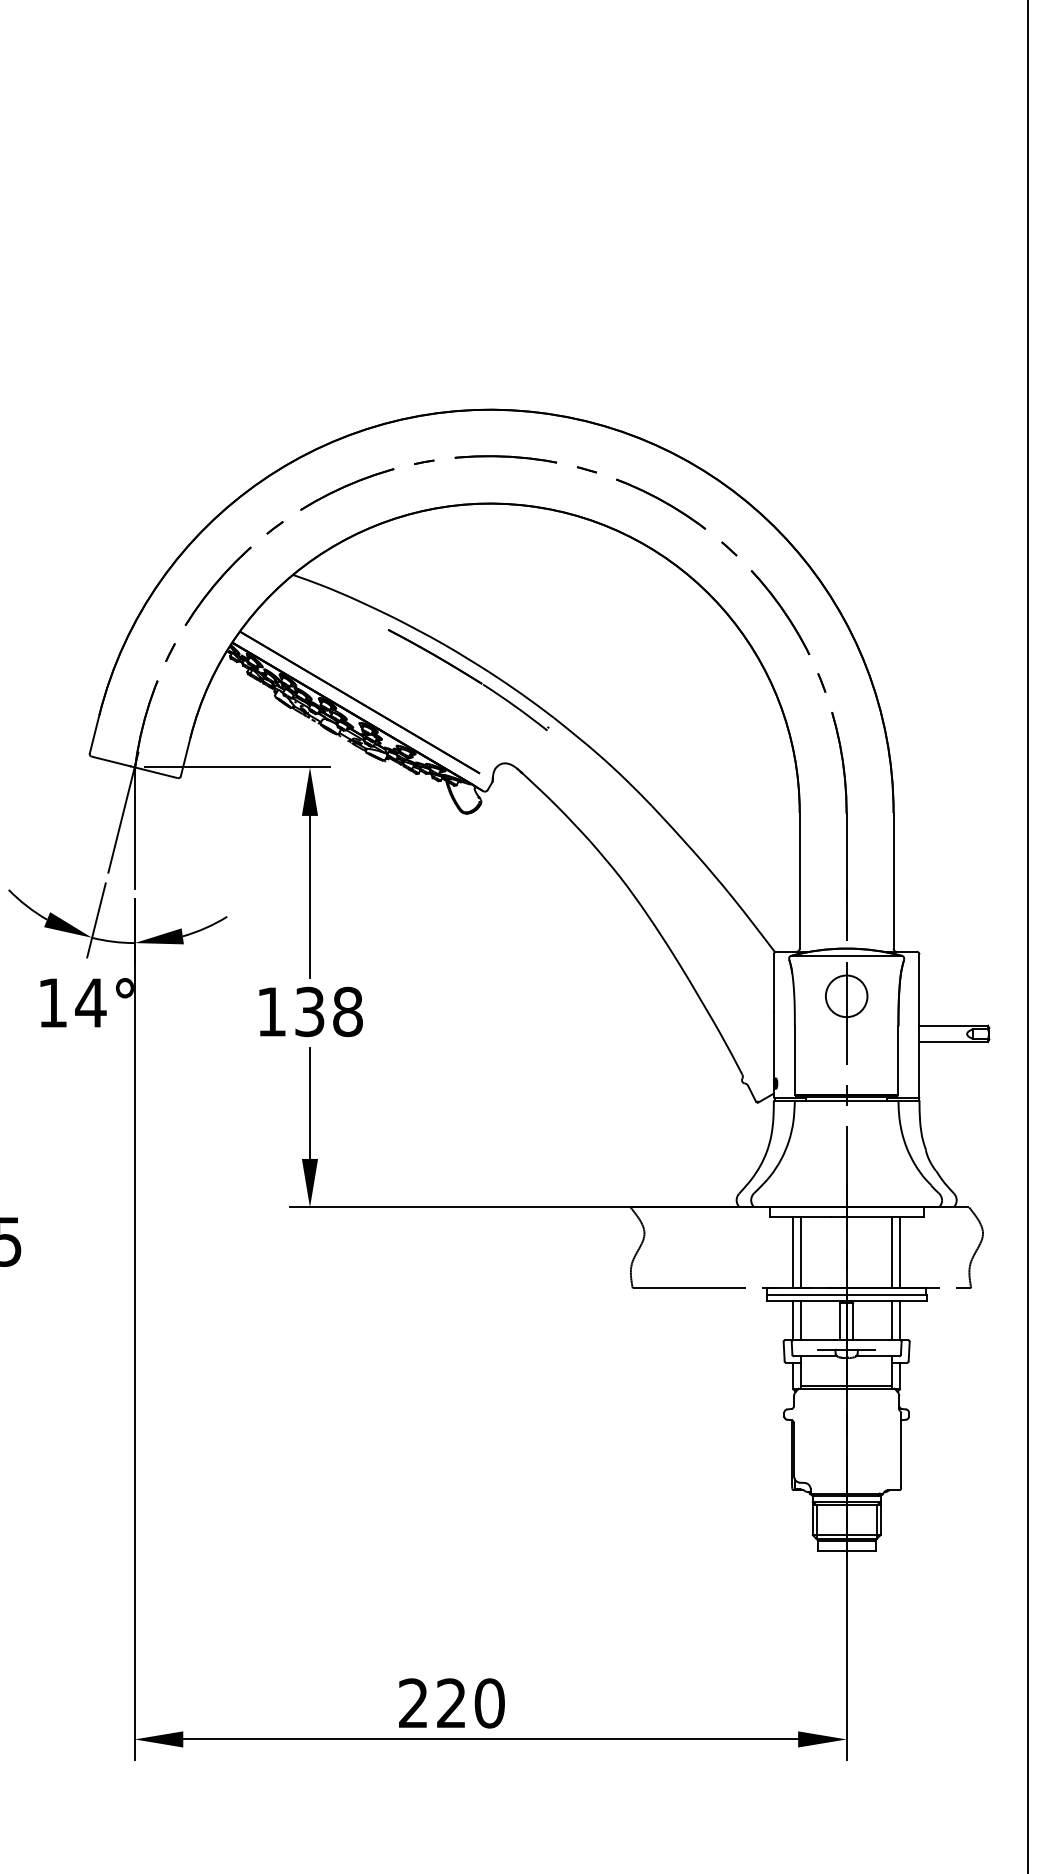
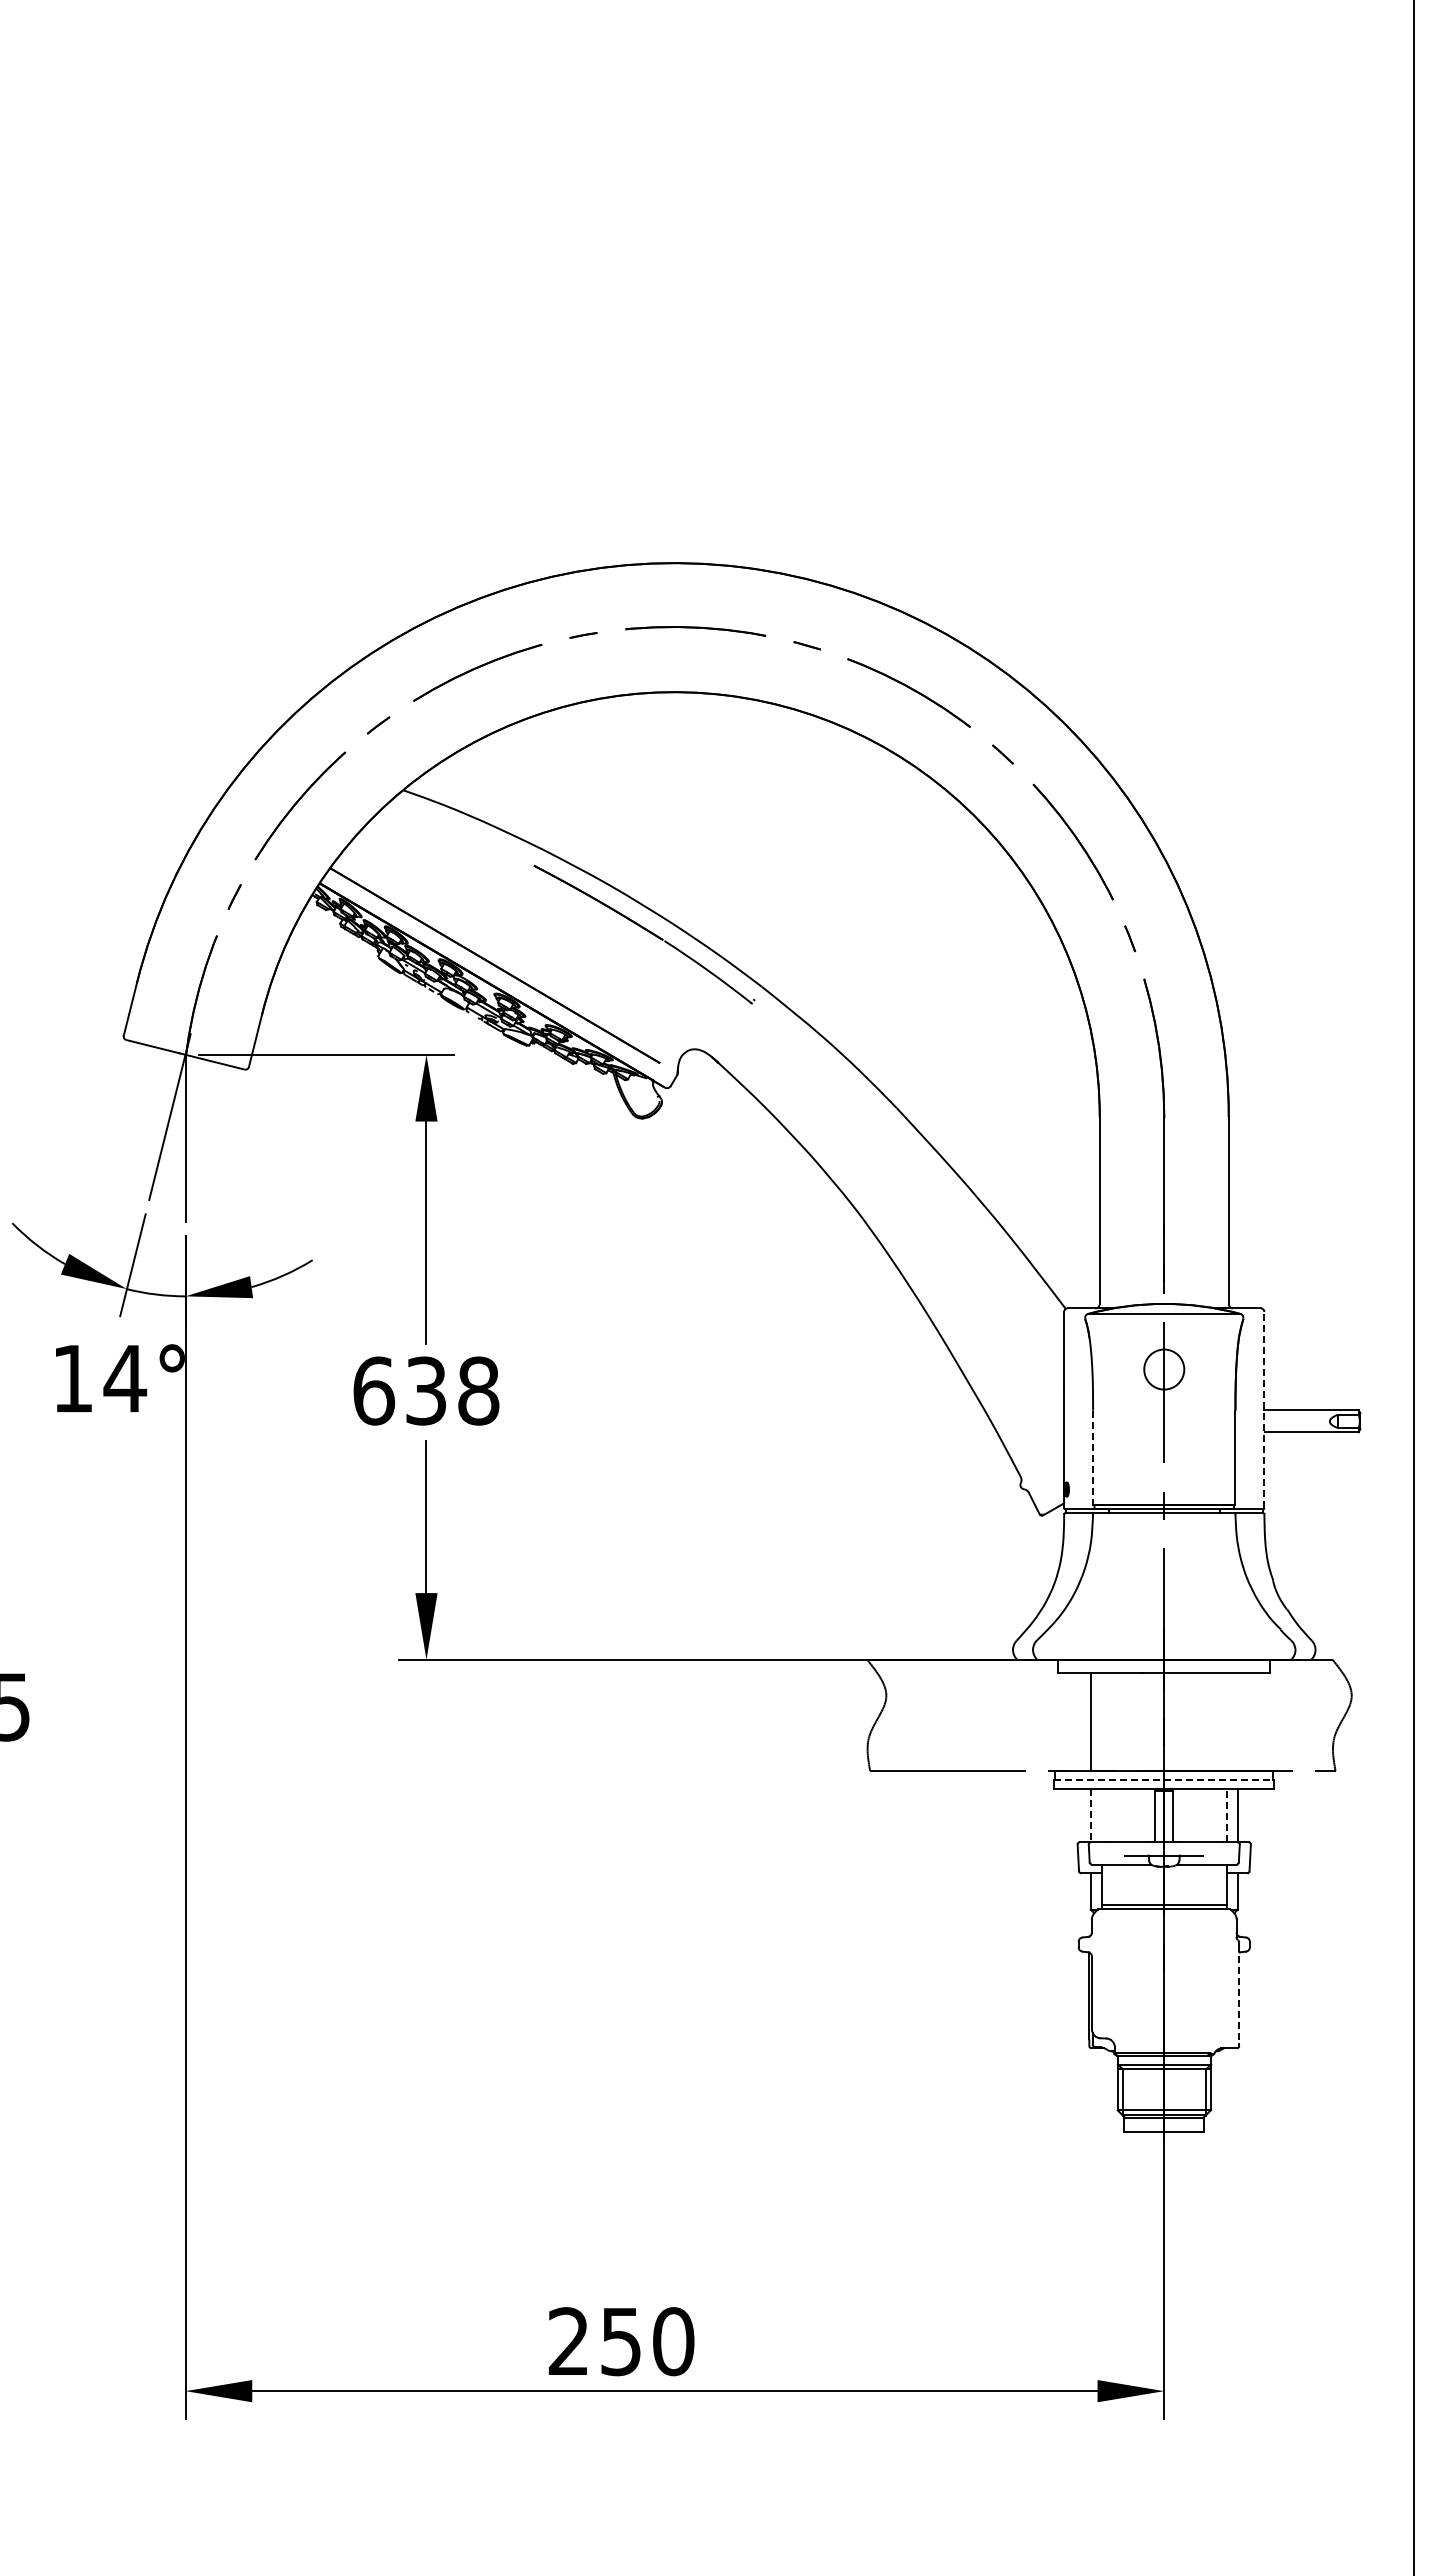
circle: (846, 996) -> (1163, 1369), size x0.7
text: (272, 1011) -> (374, 1390), 138 -> 638
line: (919, 1025) -> (1264, 1409), solid -> dashed
line: (795, 1061) -> (1093, 1458), solid -> dashed
line: (801, 1253) -> (1101, 1722), removed
line: (891, 1253) -> (1226, 1722), removed
line: (899, 1253) -> (1237, 1722), removed
line: (846, 1294) -> (1164, 1779), solid -> dashed
line: (793, 1320) -> (1090, 1815), solid -> dashed
line: (801, 1320) -> (1101, 1815), removed
line: (891, 1320) -> (1226, 1815), solid -> dashed
line: (901, 1450) -> (1239, 1994), solid -> dashed
text: (451, 1703) -> (620, 2341), 220 -> 250

